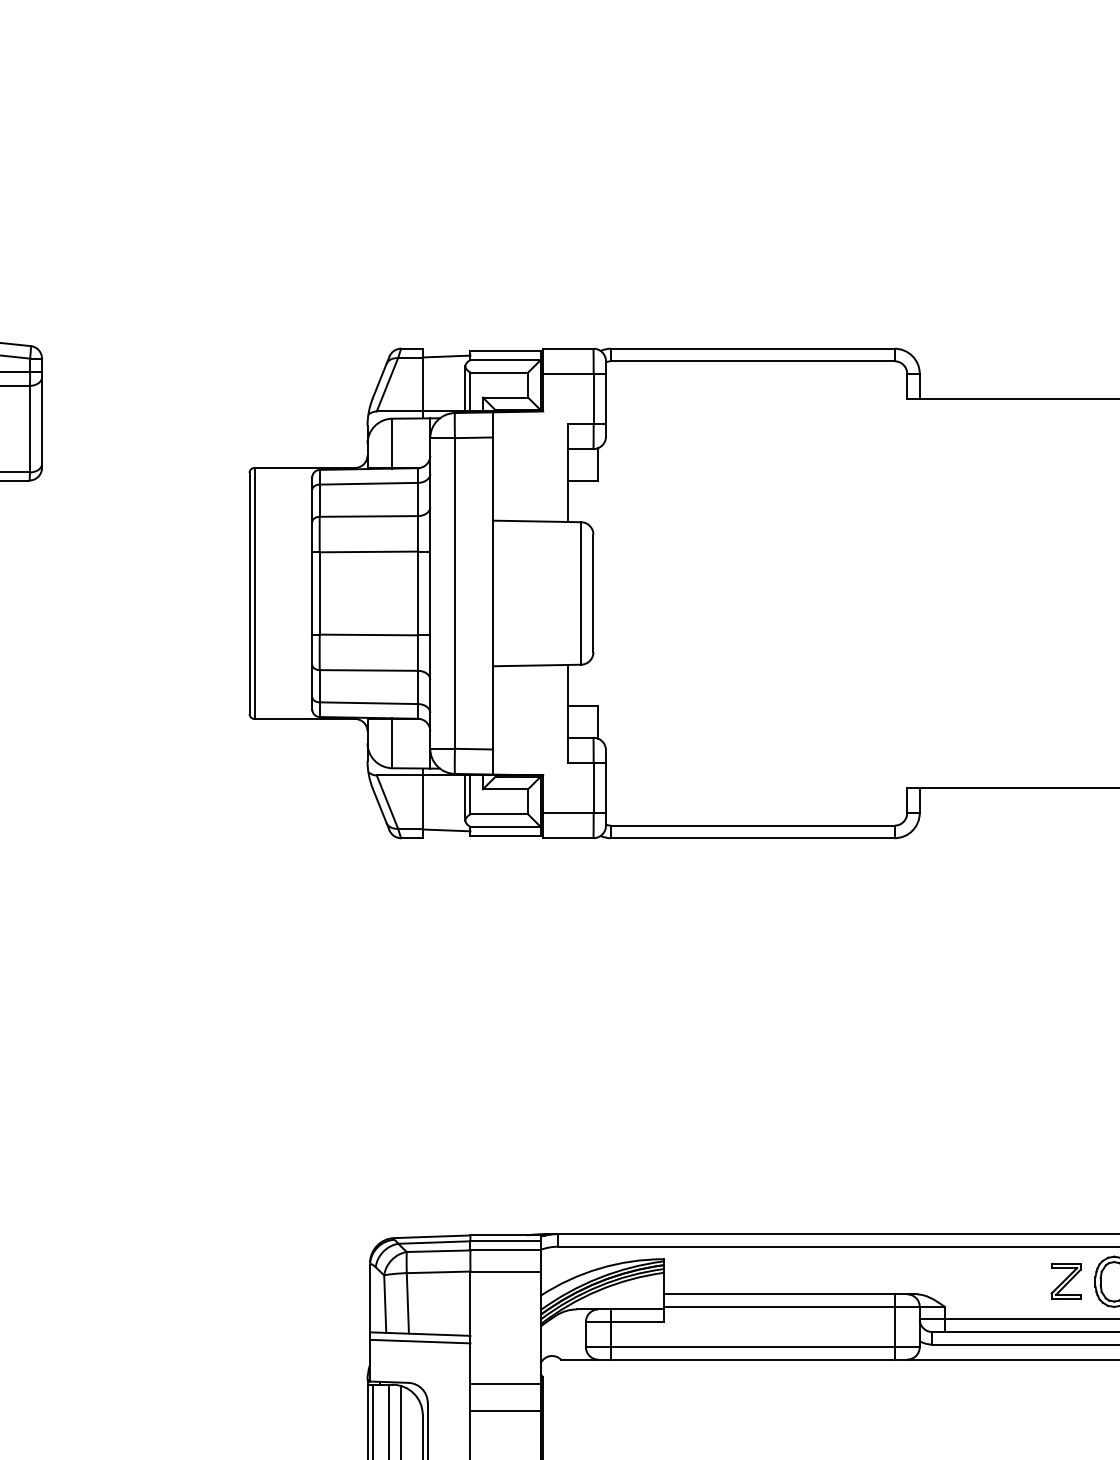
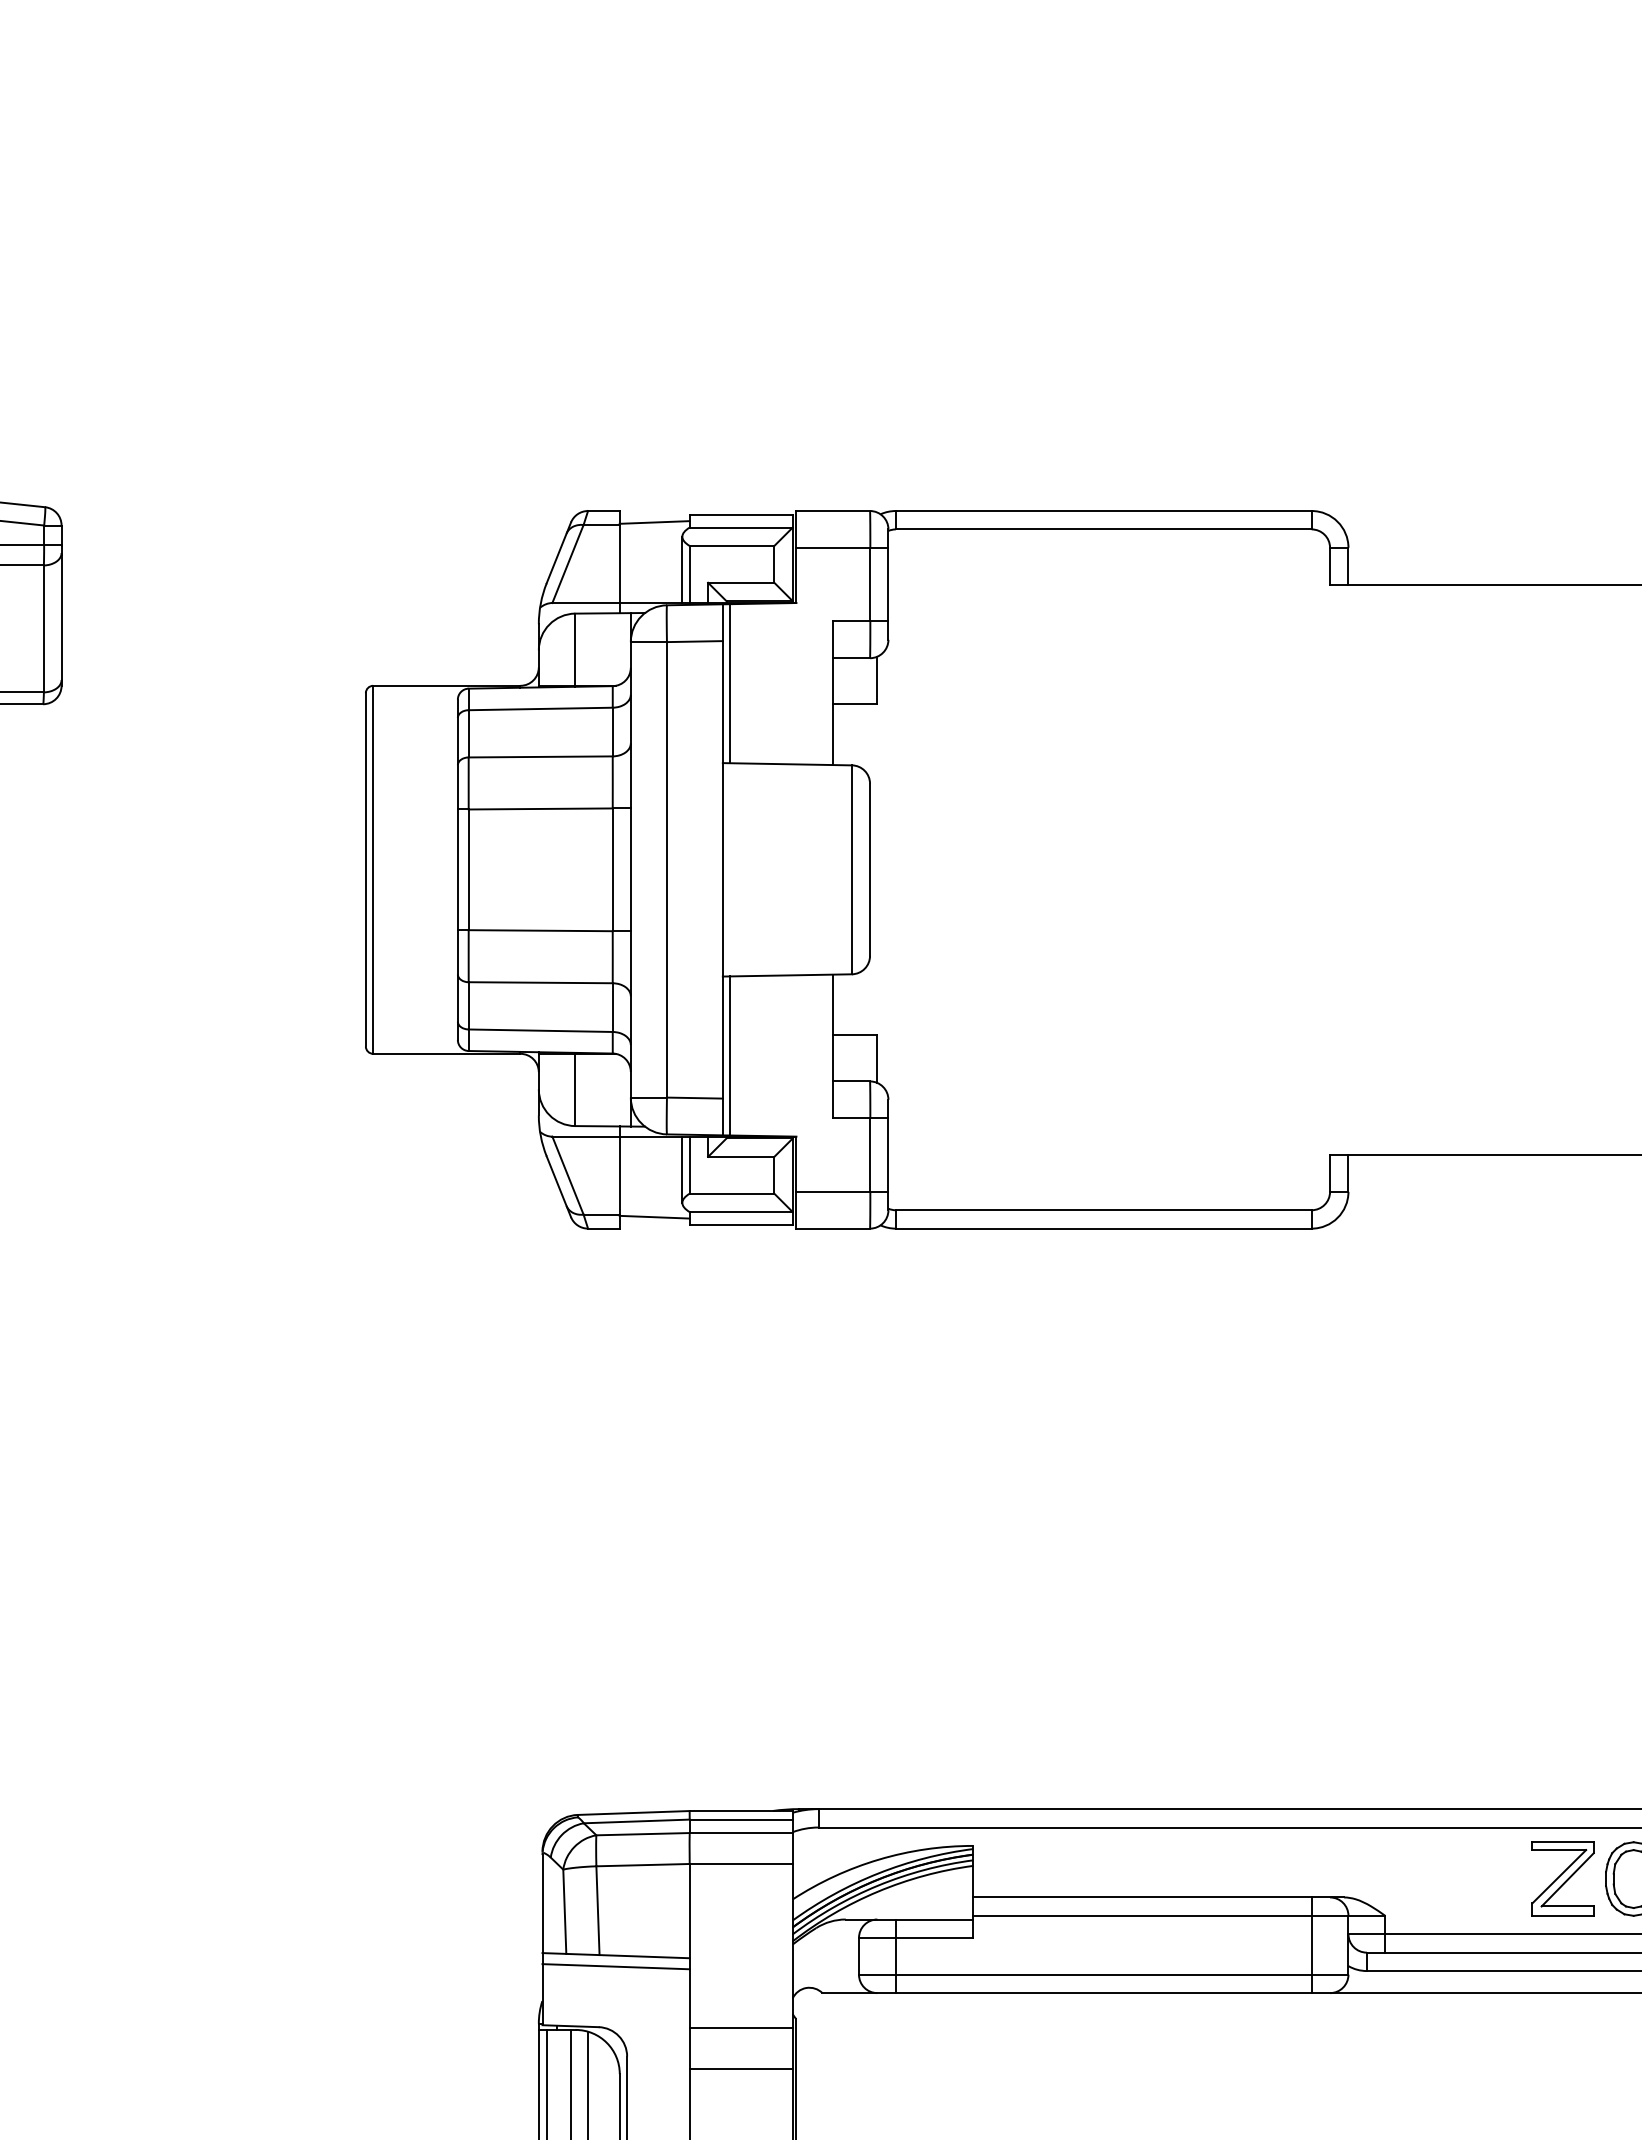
line: (497, 466) -> (729, 683), added
line: (497, 720) -> (729, 1056), added
part: (1066, 1281) -> (1563, 1878), size x1.43

